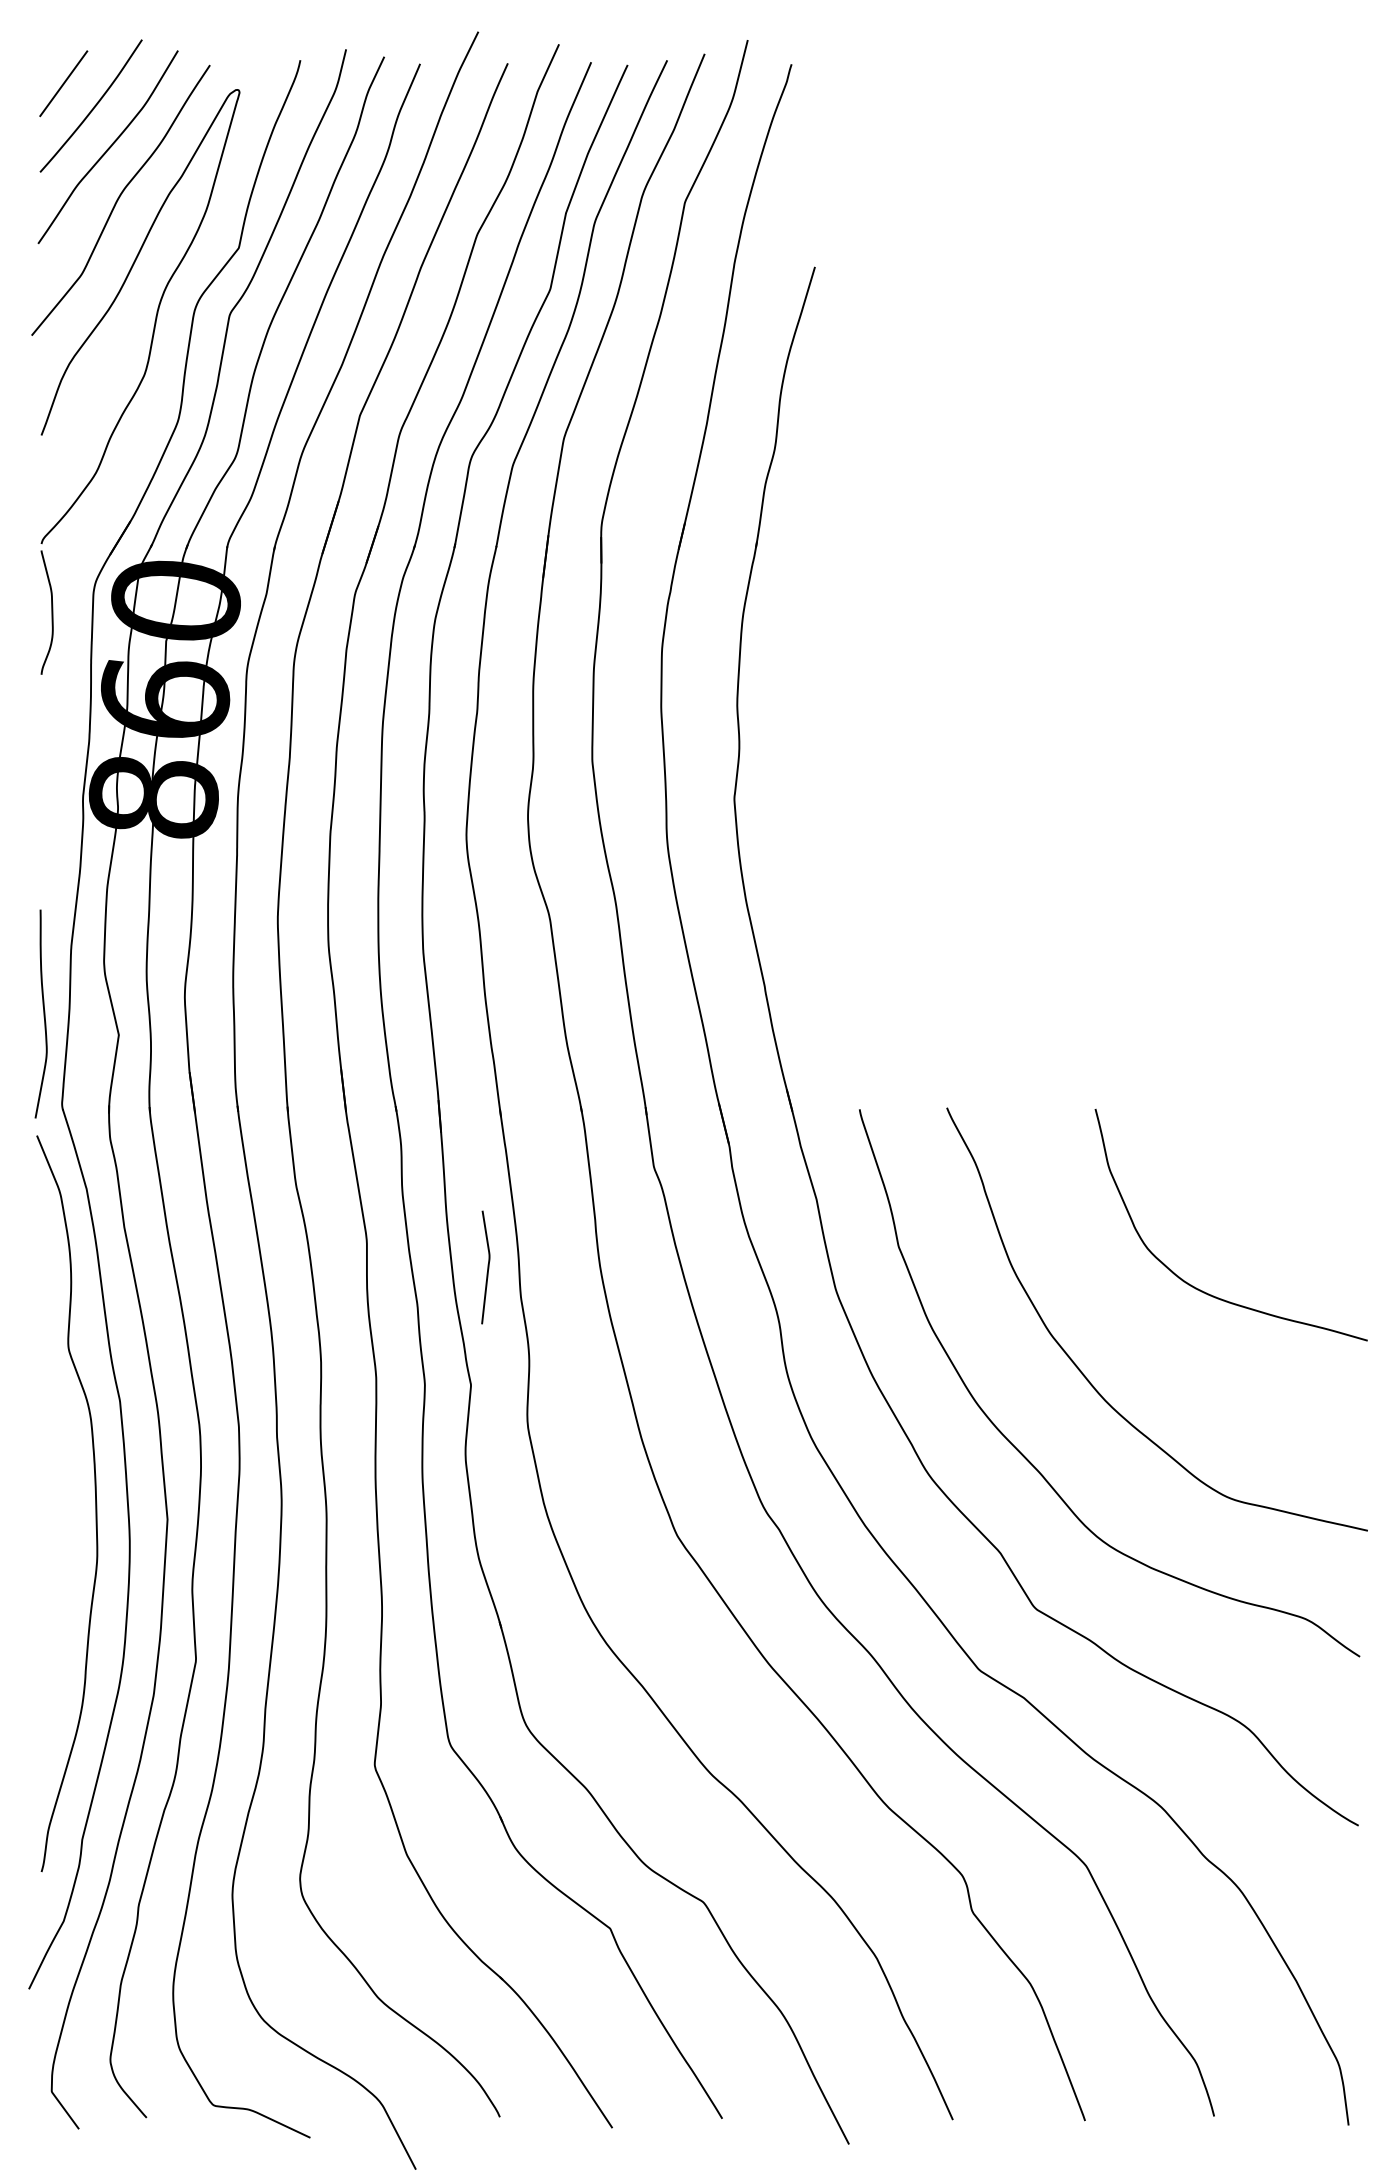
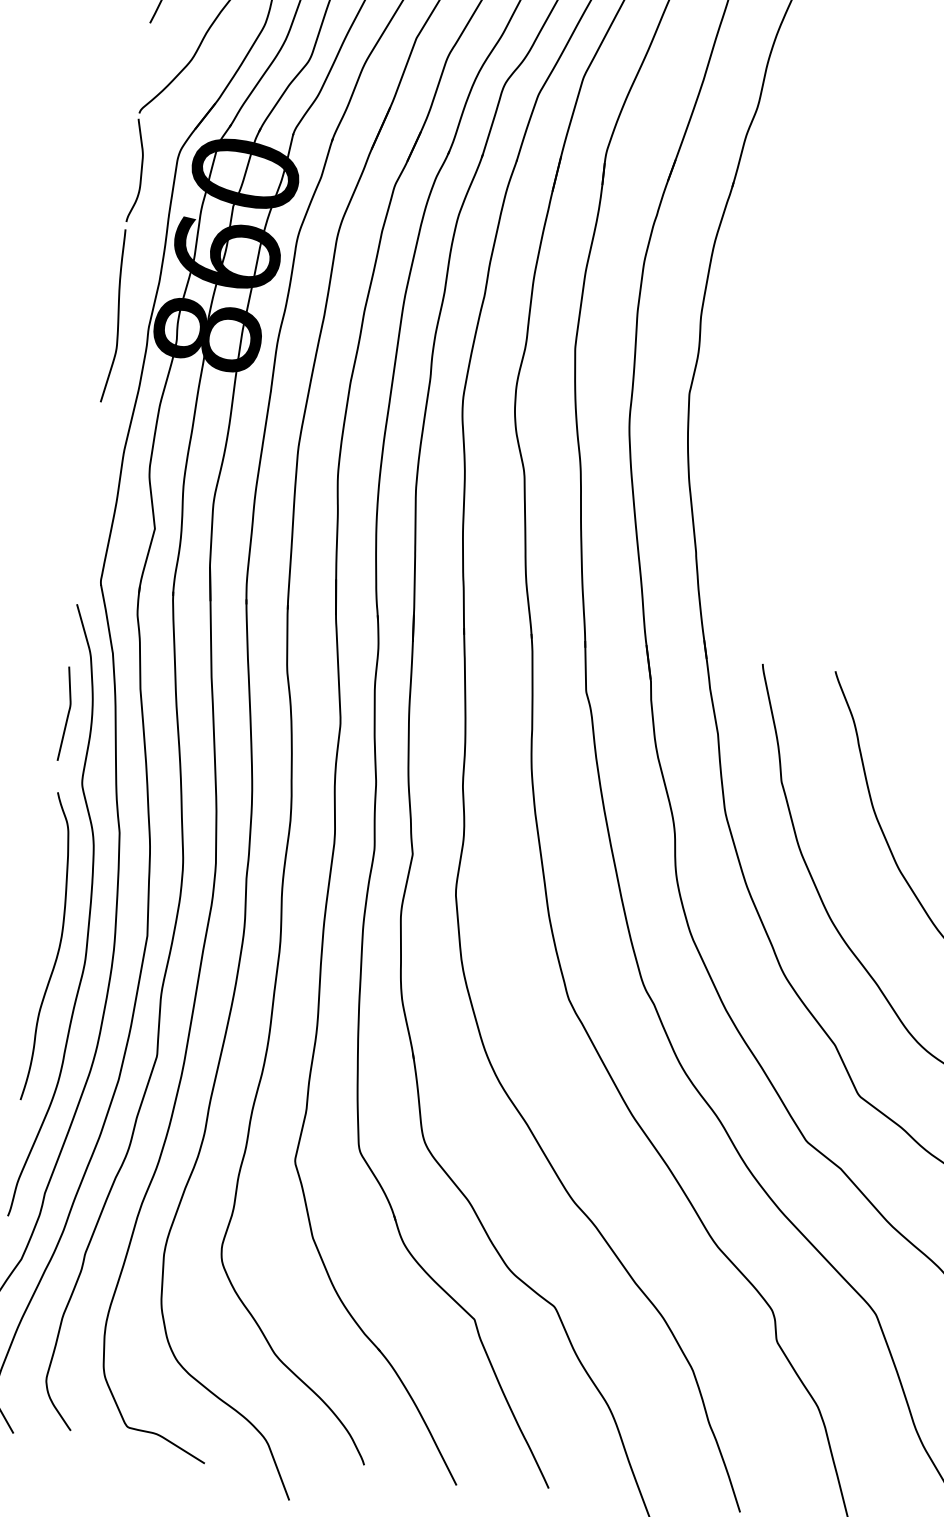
curve: (43, 1013) -> (117, 315), moved
curve: (487, 1267) -> (67, 714), moved
curve: (63, 1546) -> (58, 948), added

